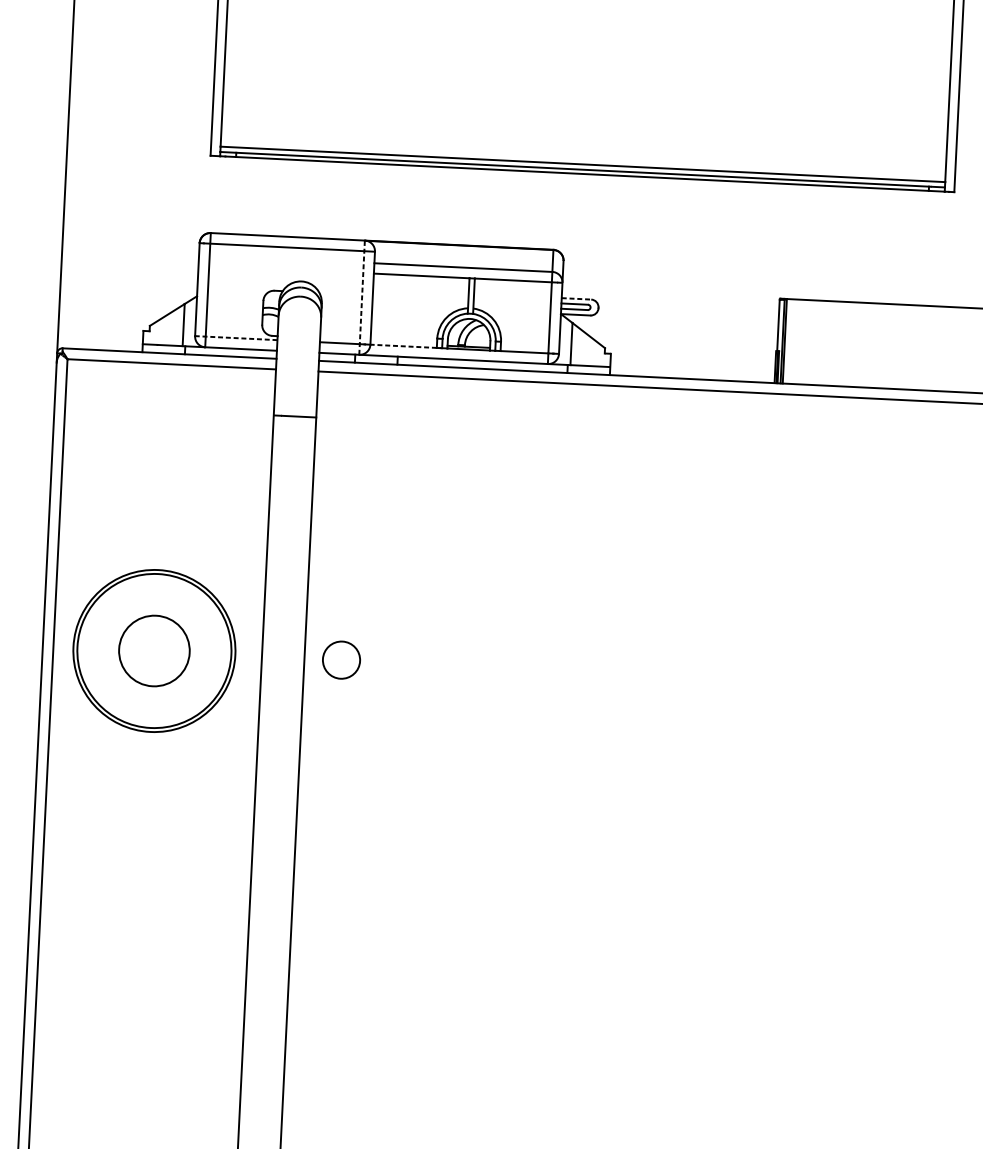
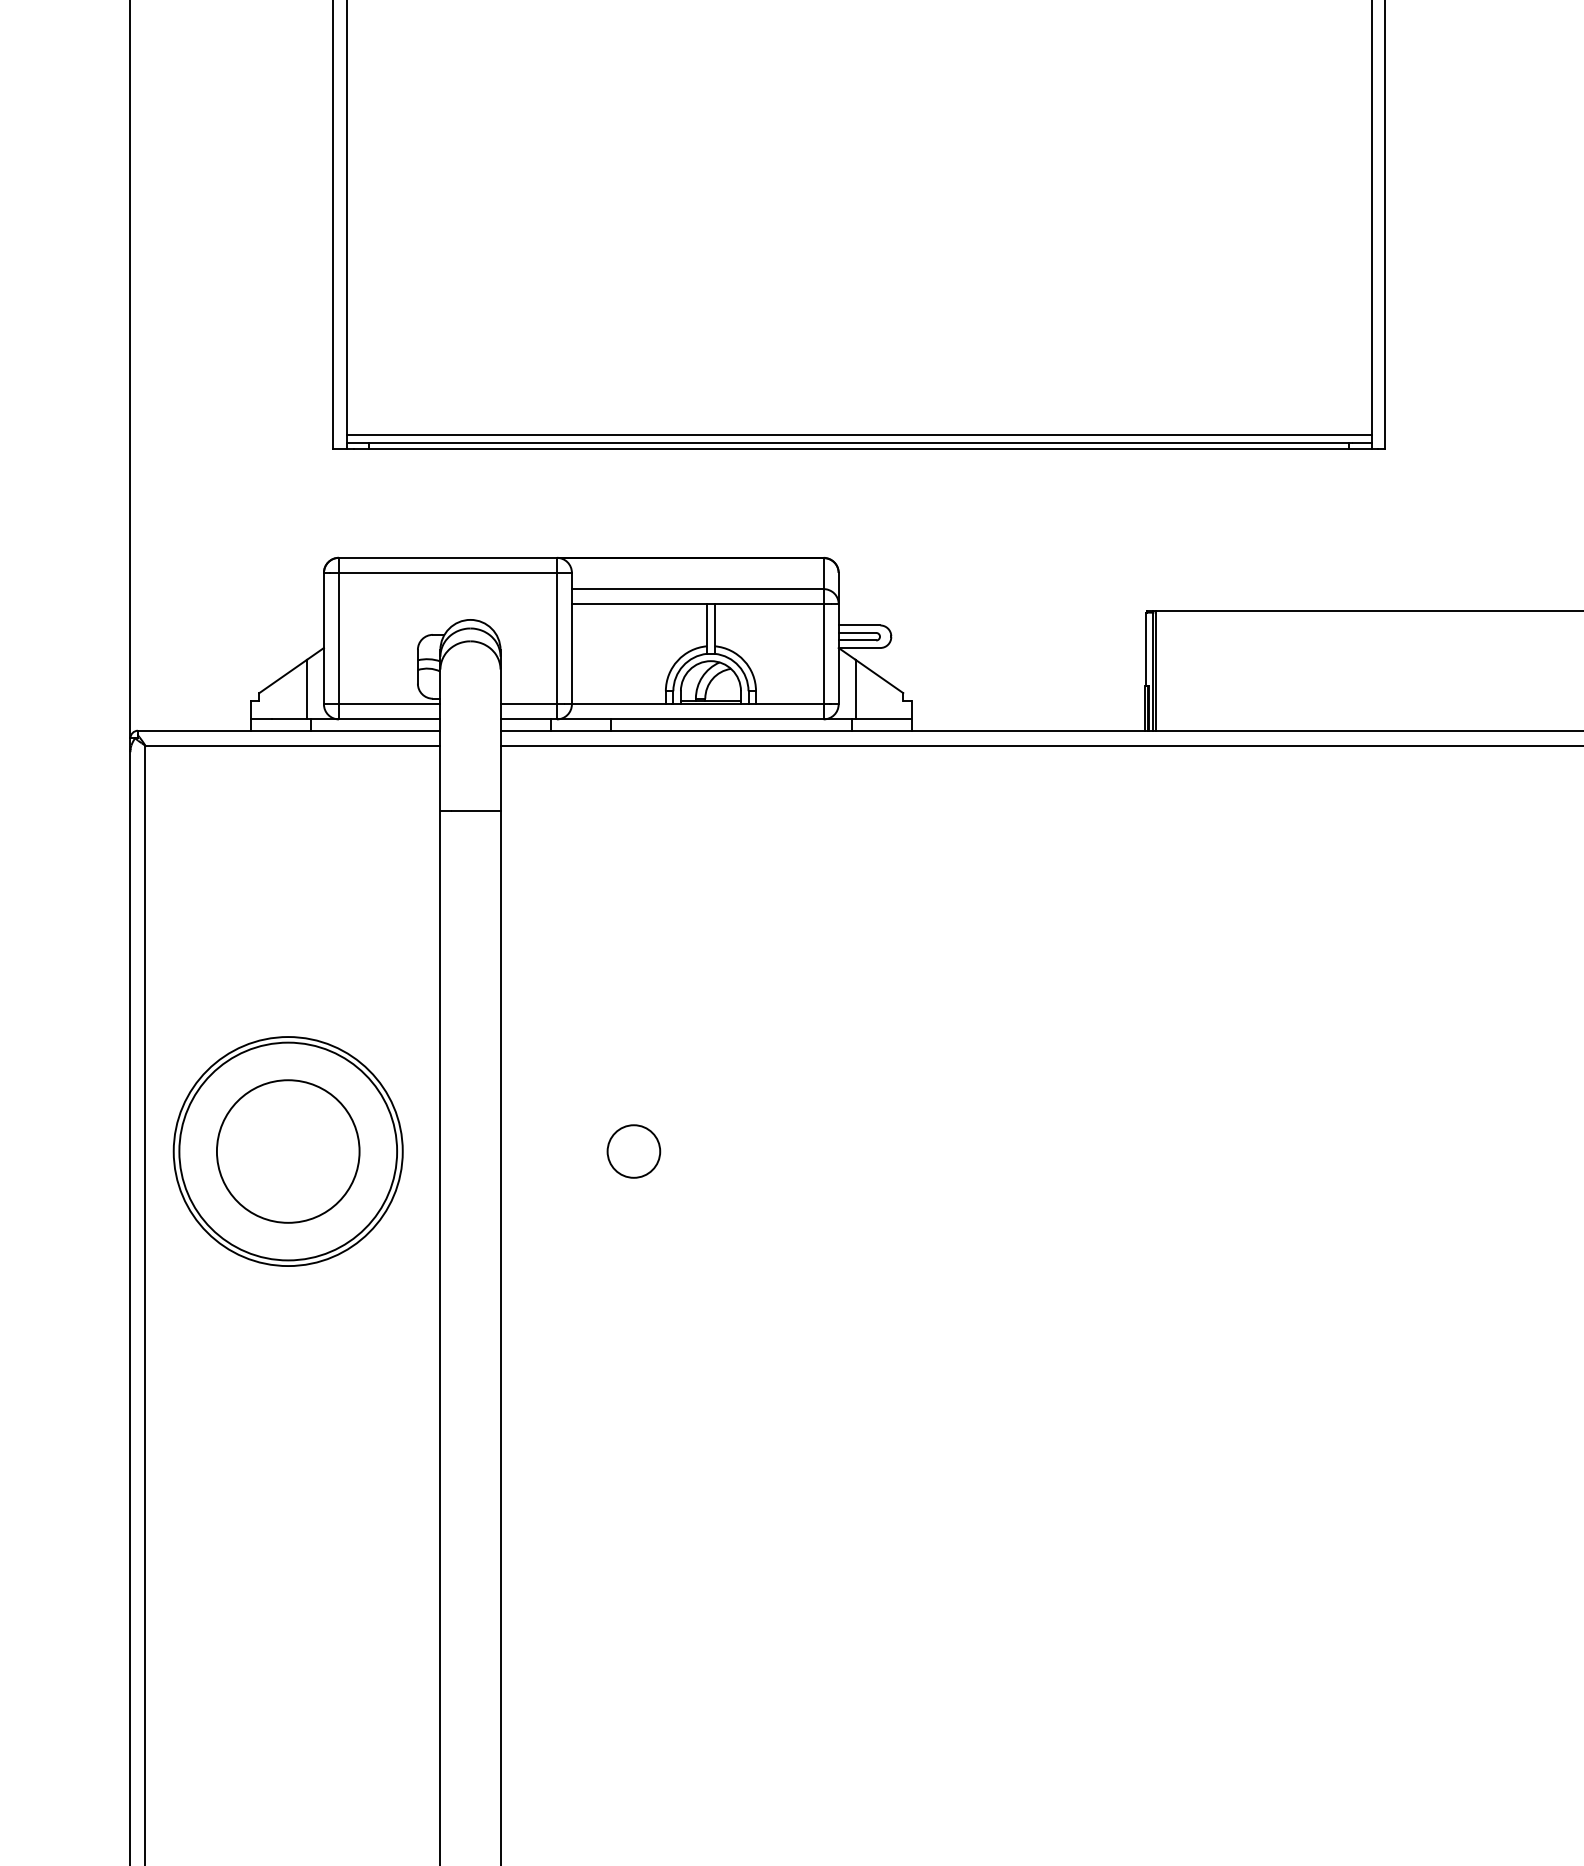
line: (361, 297) -> (556, 638), dashed -> solid
line: (576, 298) -> (859, 625), dashed -> solid
line: (235, 338) -> (381, 704), dashed -> solid
line: (403, 346) -> (618, 704), dashed -> solid
circle: (153, 650) -> (287, 1151), size x1.43
circle: (341, 660) -> (633, 1151), moved

